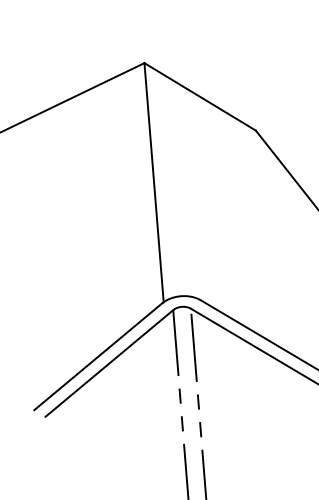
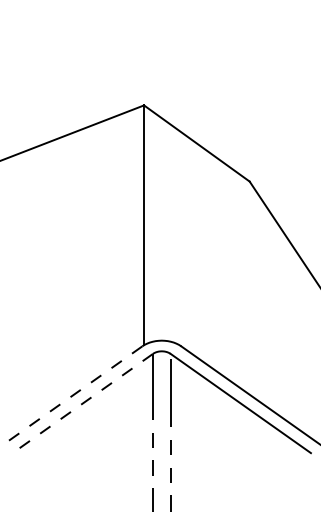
line: (97, 356) -> (73, 394), solid -> dashed
line: (108, 364) -> (84, 402), solid -> dashed

